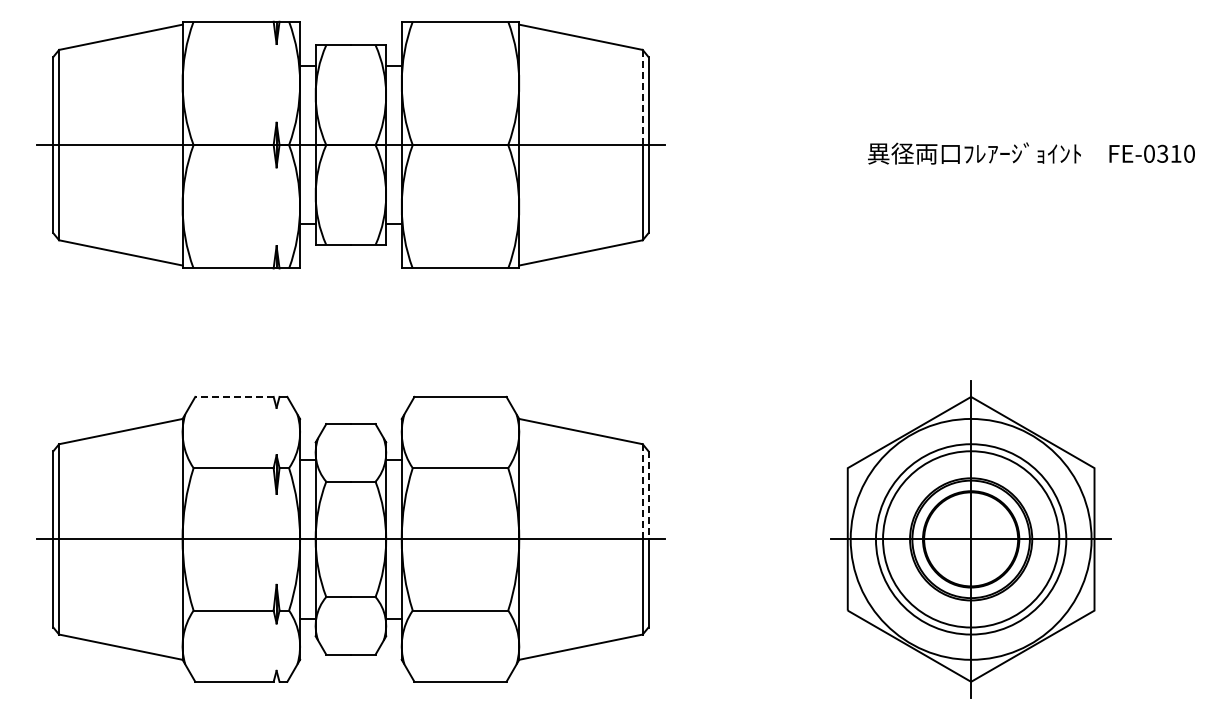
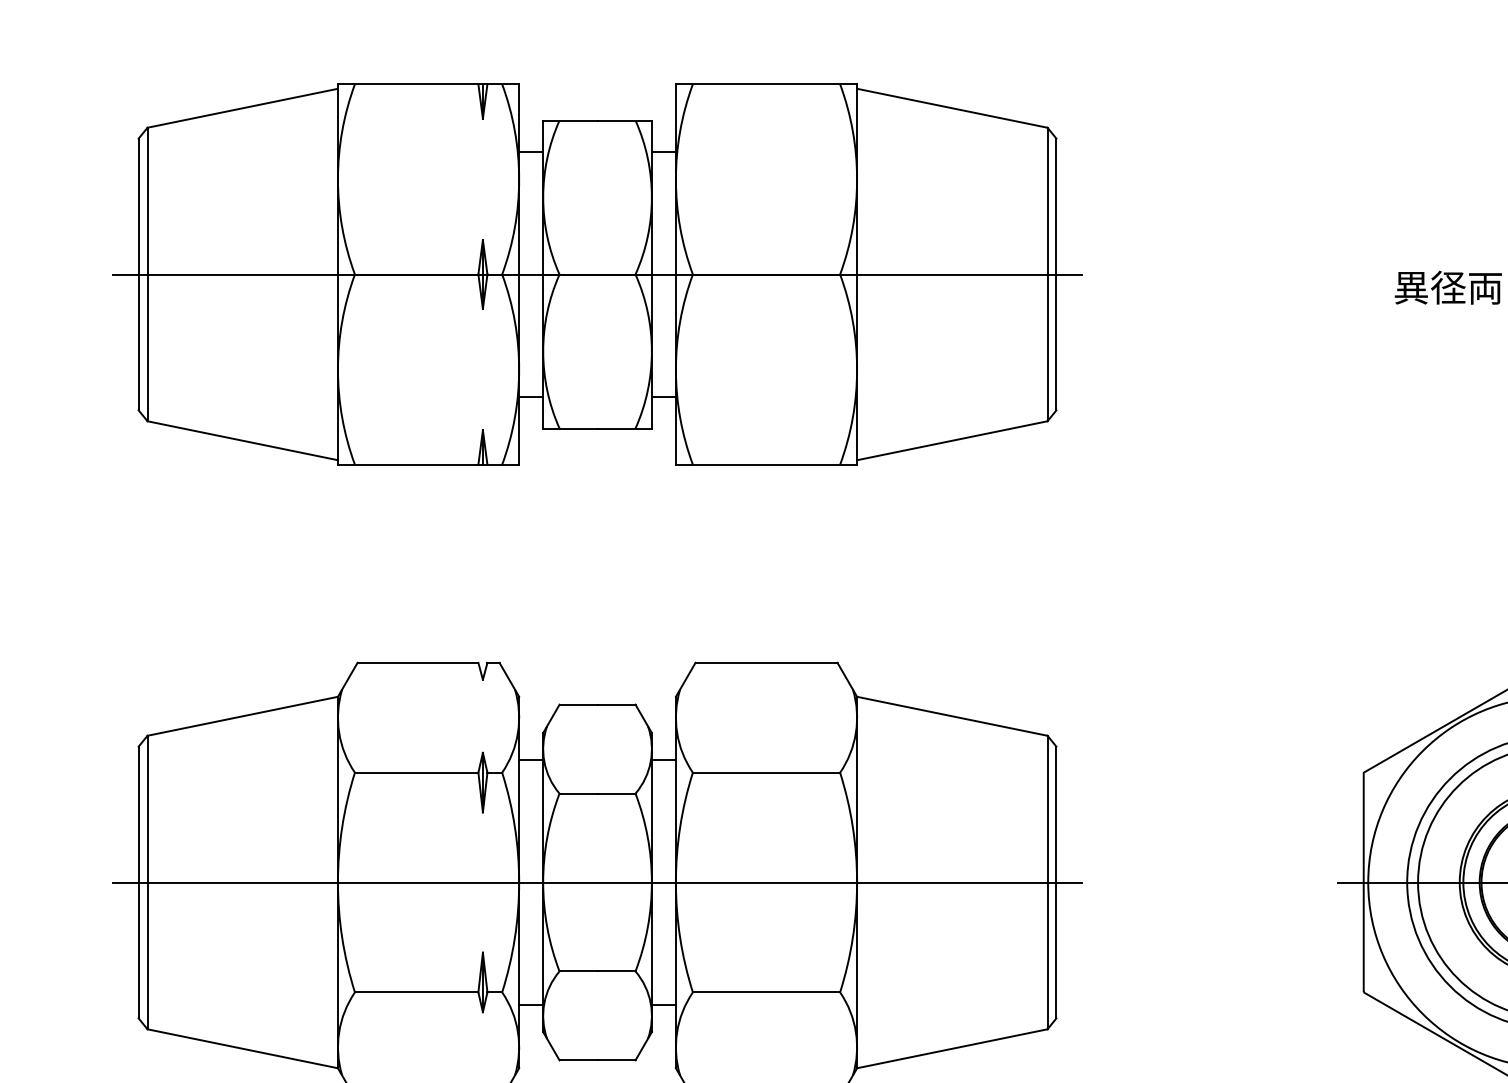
line: (642, 97) -> (1047, 201), dashed -> solid
line: (234, 396) -> (417, 662), dashed -> solid
line: (642, 491) -> (1047, 808), dashed -> solid
line: (648, 495) -> (1056, 814), dashed -> solid

